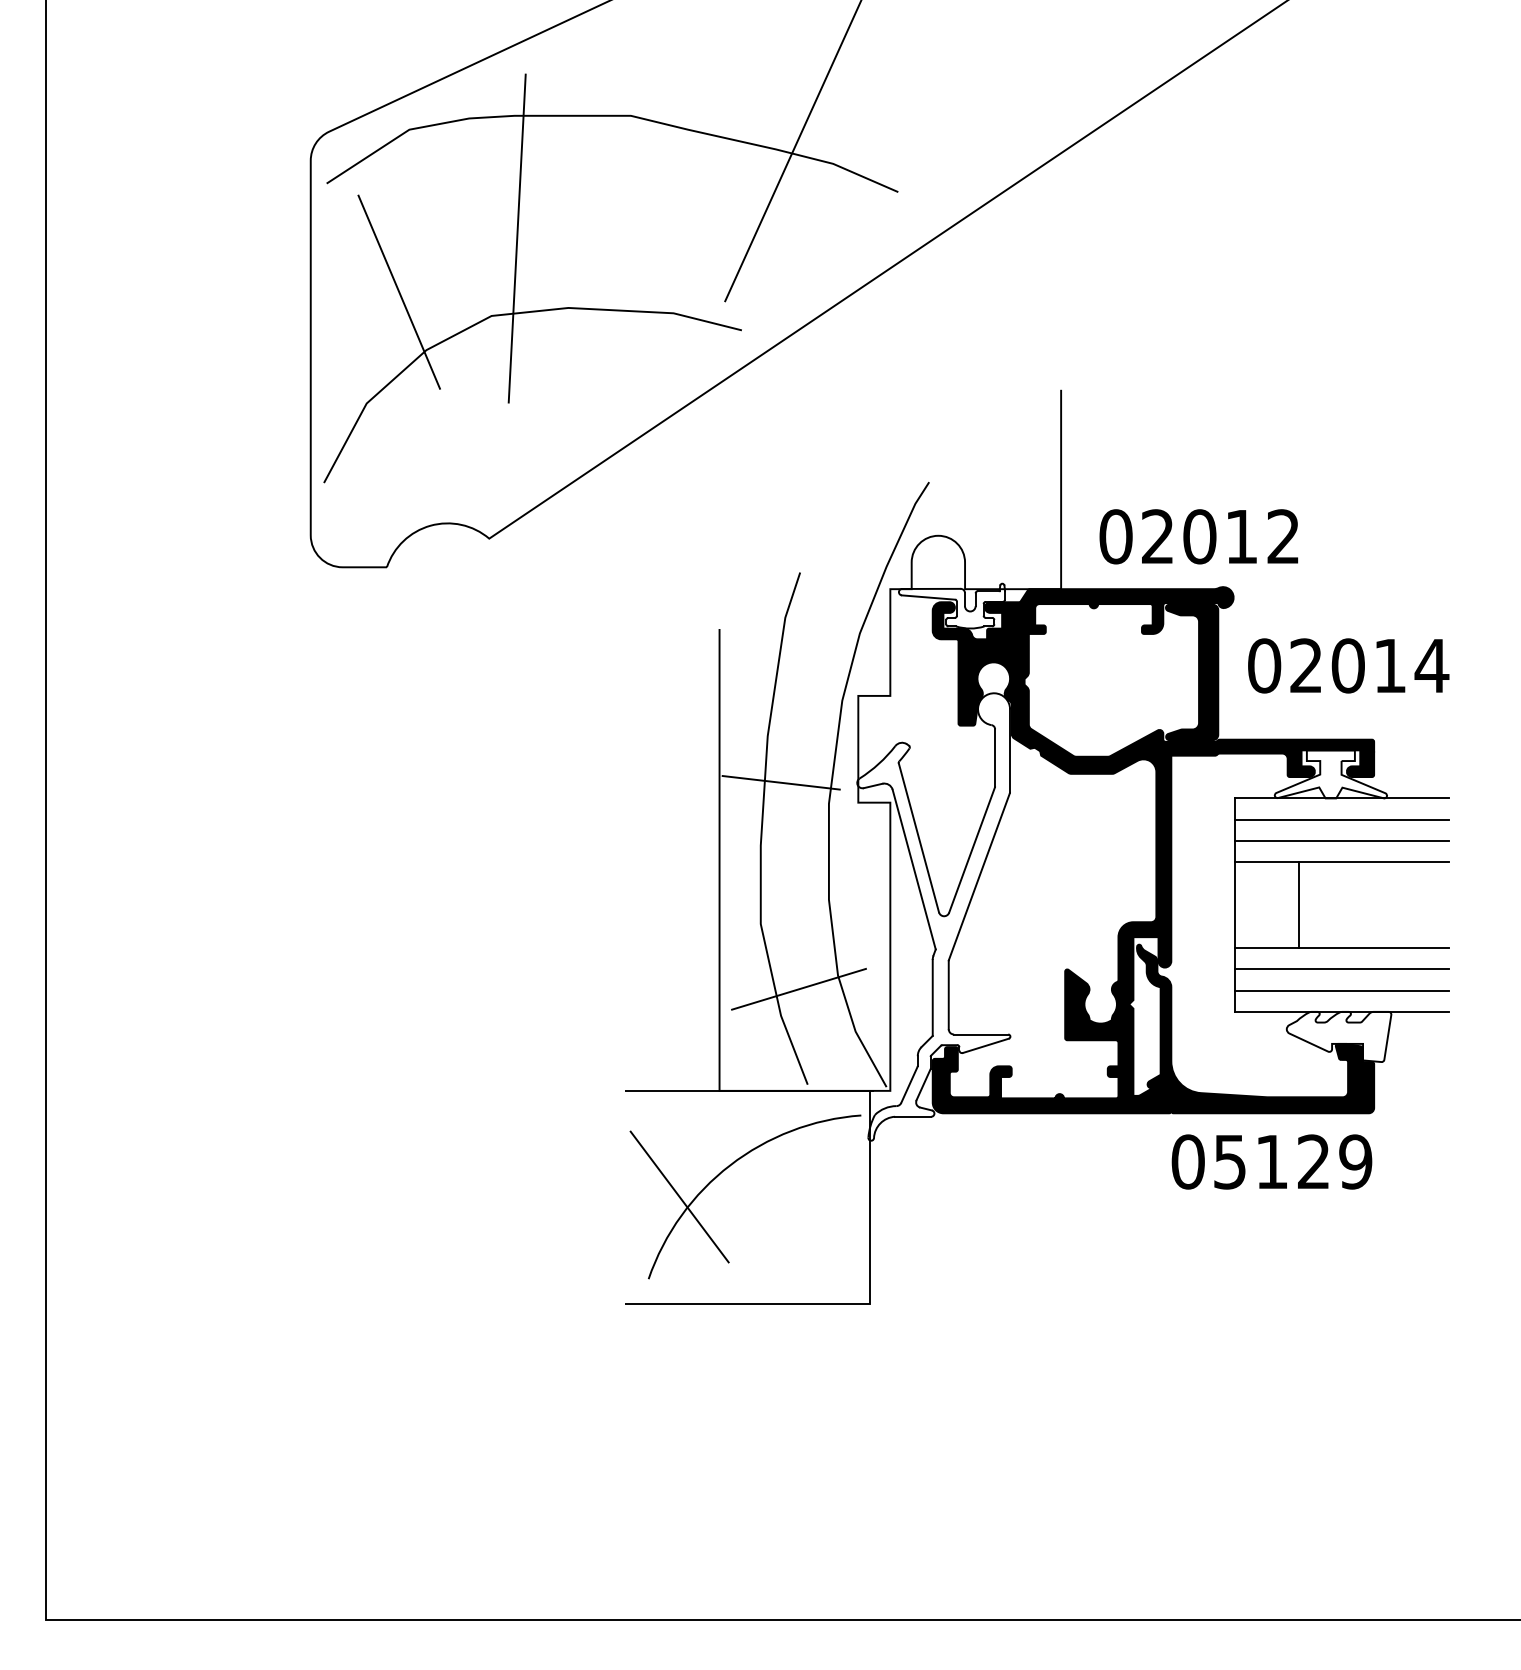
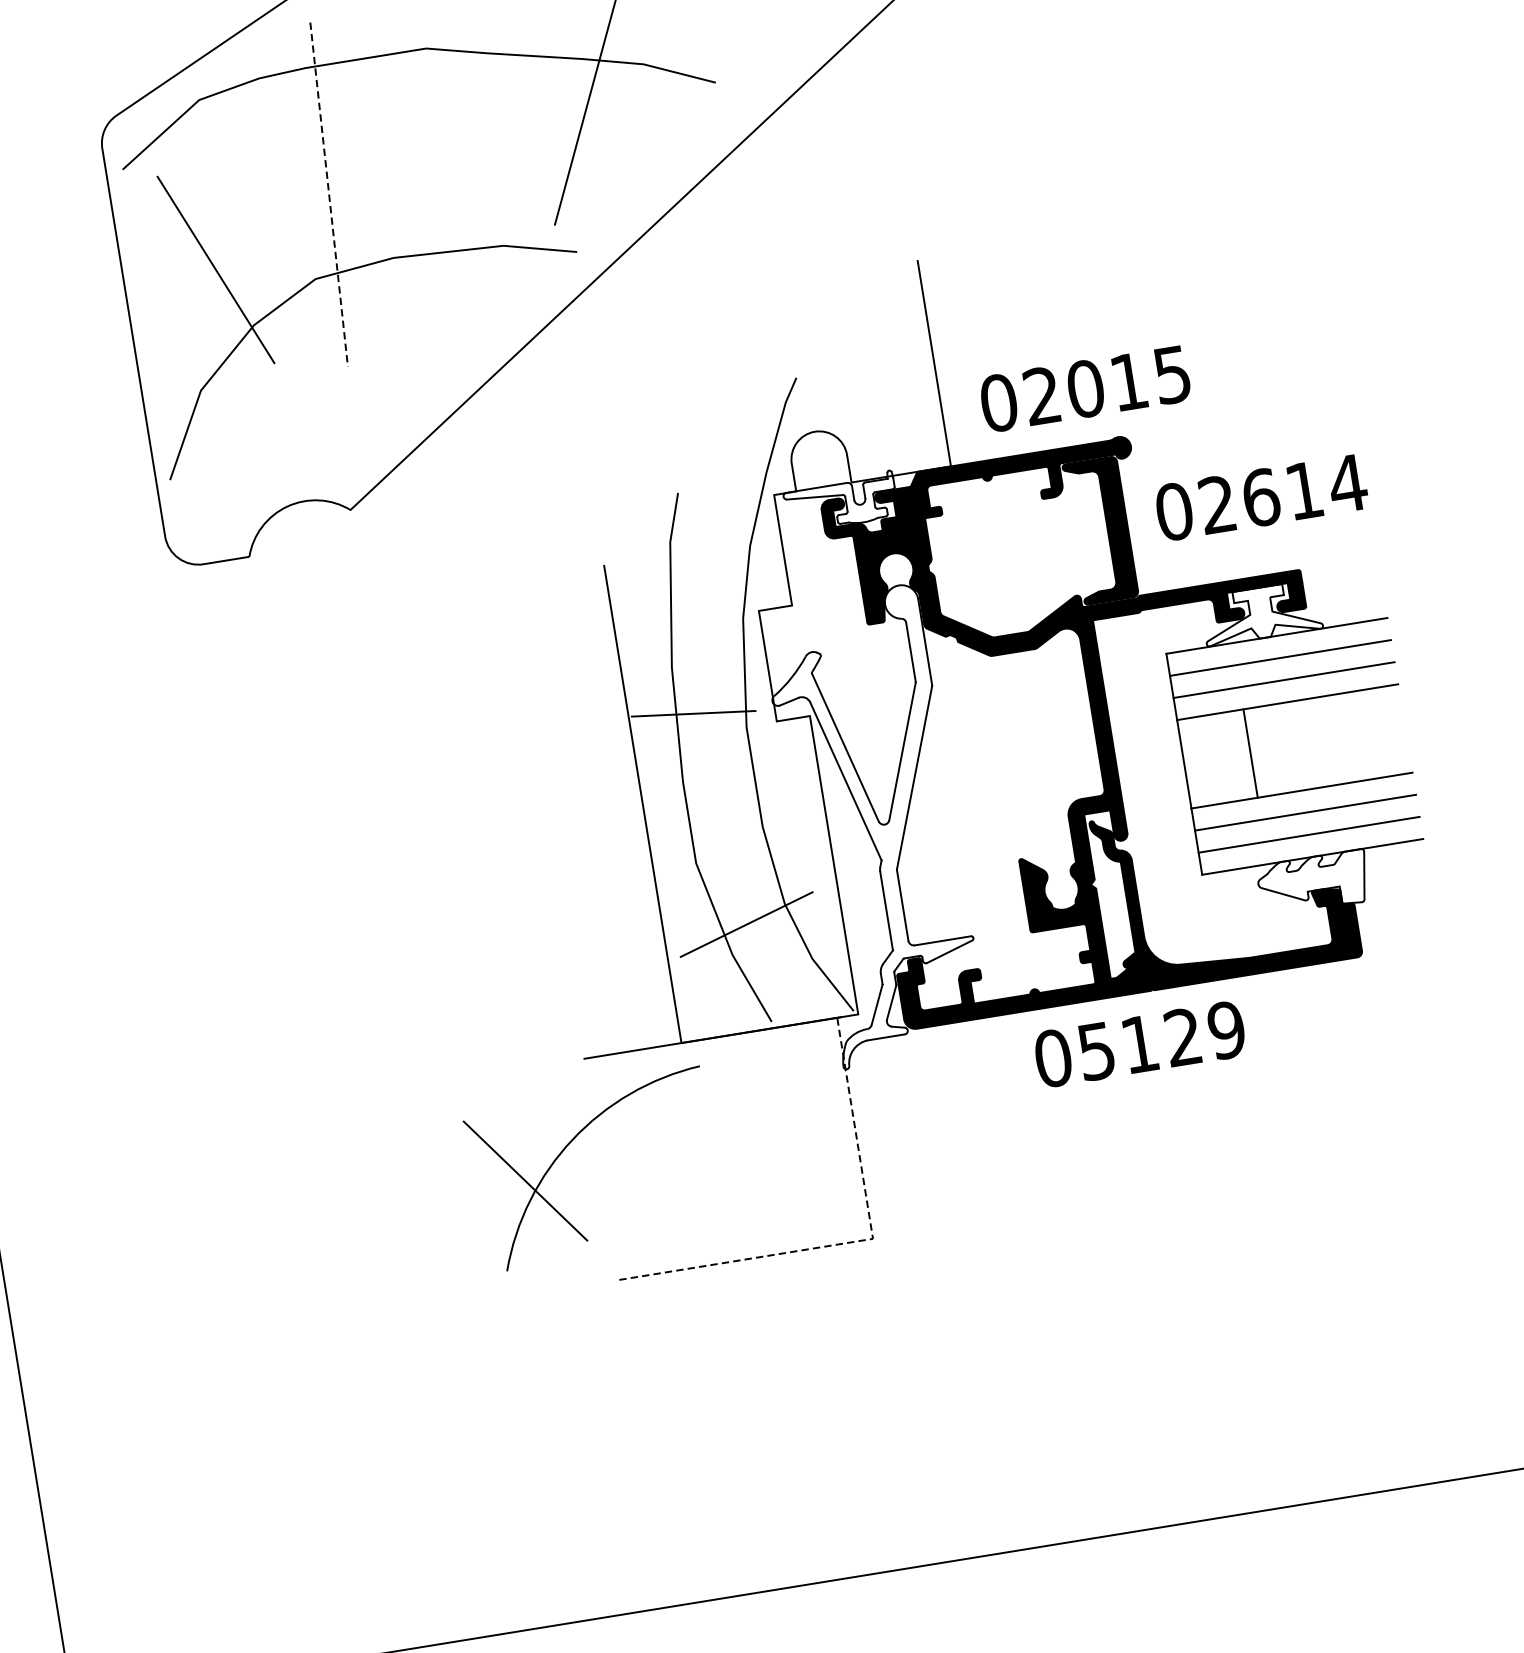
line: (517, 239) -> (329, 195), solid -> dashed
text: (1282, 536) -> (1171, 374), 02012 -> 02015
text: (1348, 665) -> (1261, 497), 02014 -> 02614
text: (1271, 1161) -> (1139, 1043), moved
part: (724, 1171) -> (567, 1147), moved
line: (855, 1304) -> (858, 1241), solid -> dashed

